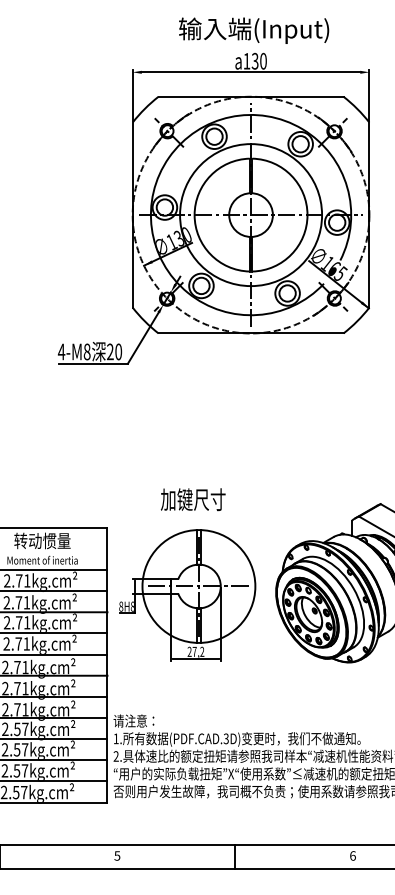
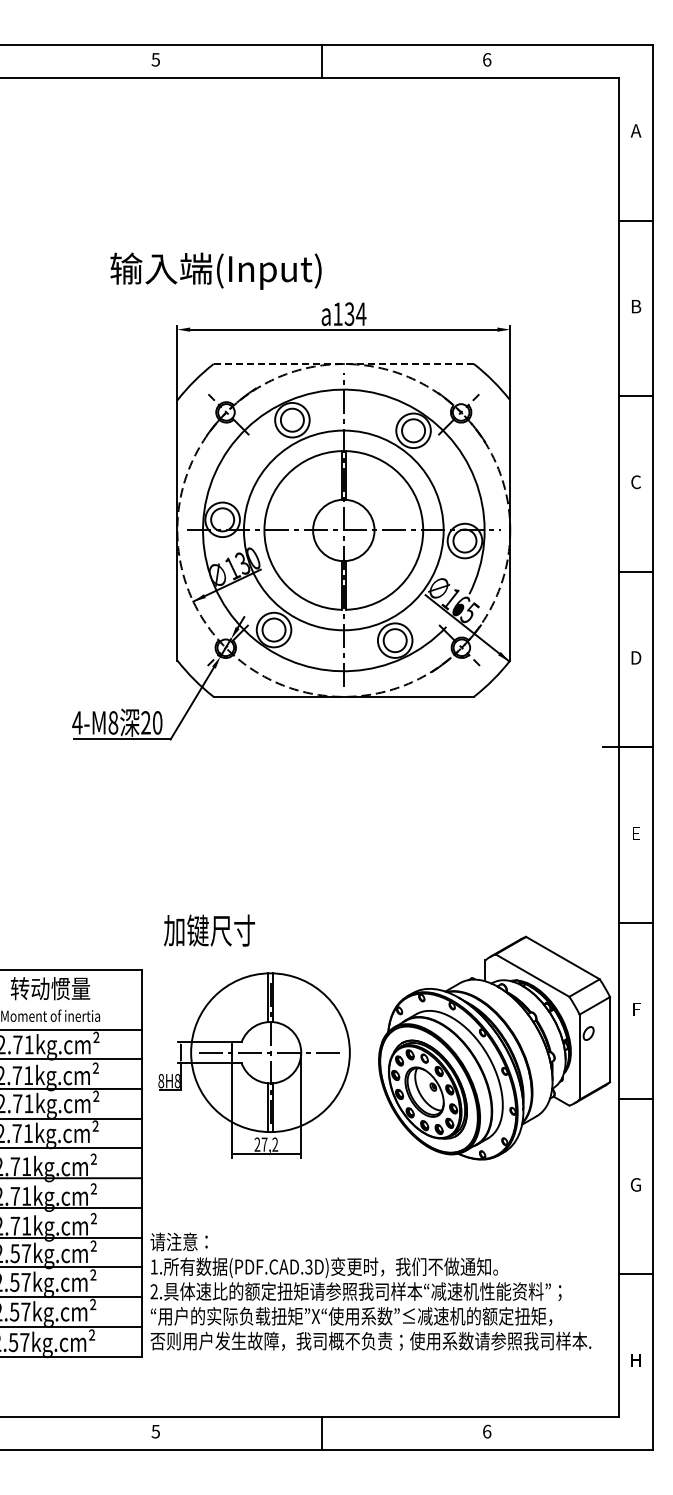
text: (253, 30) -> (215, 270), moved
text: (263, 61) -> (361, 314), 130 -> 134
line: (250, 97) -> (343, 364), solid -> dashed
text: (193, 499) -> (209, 930), moved

